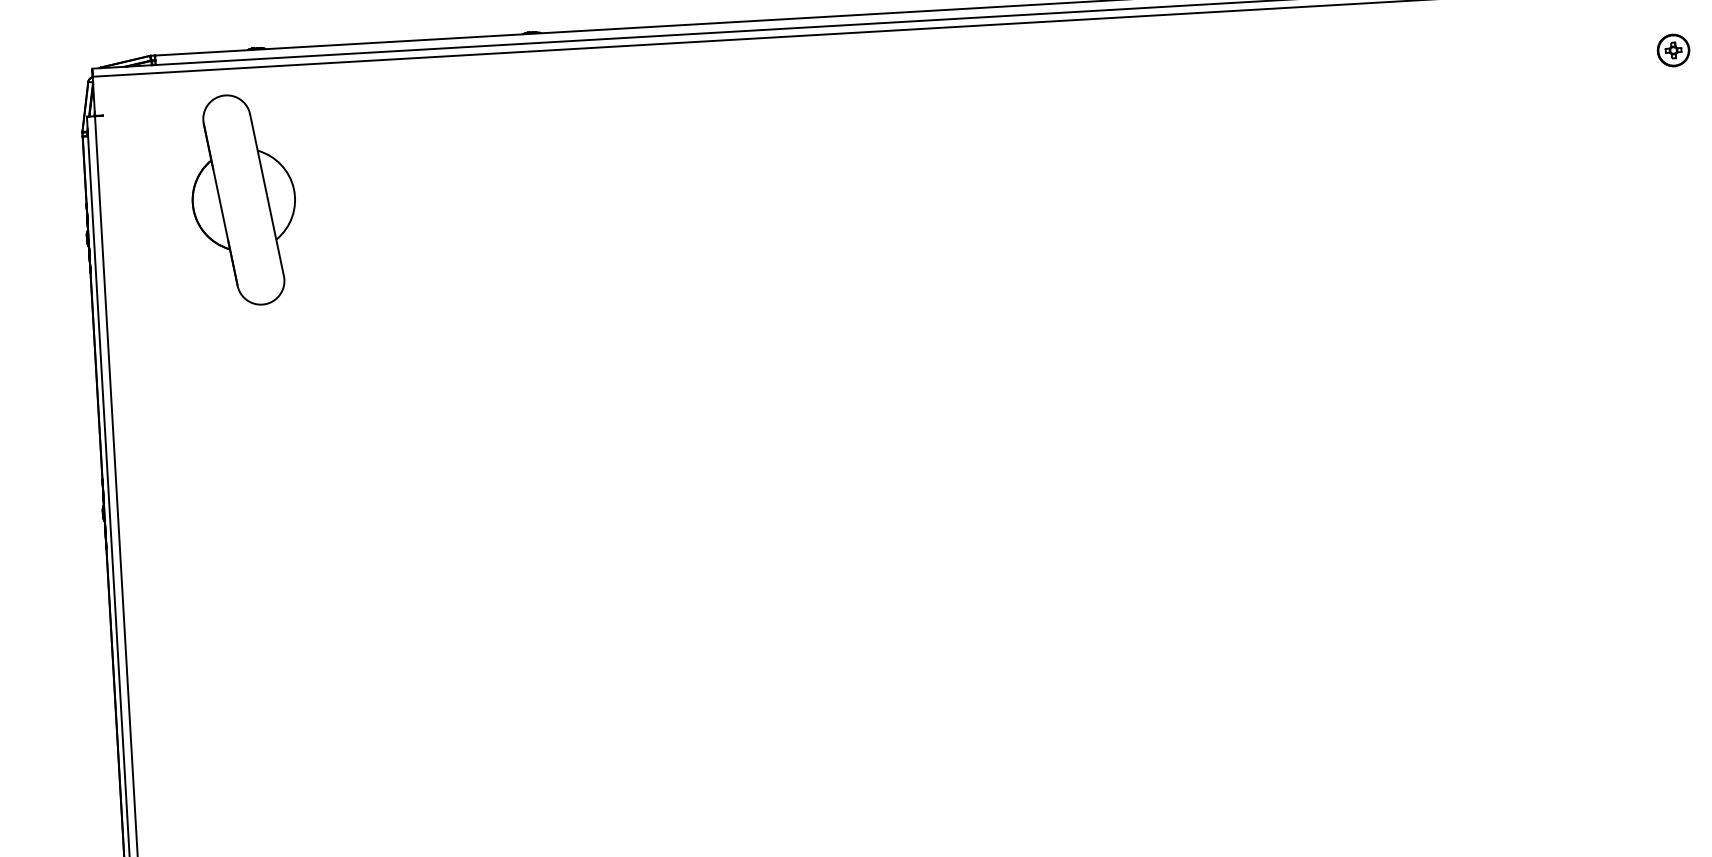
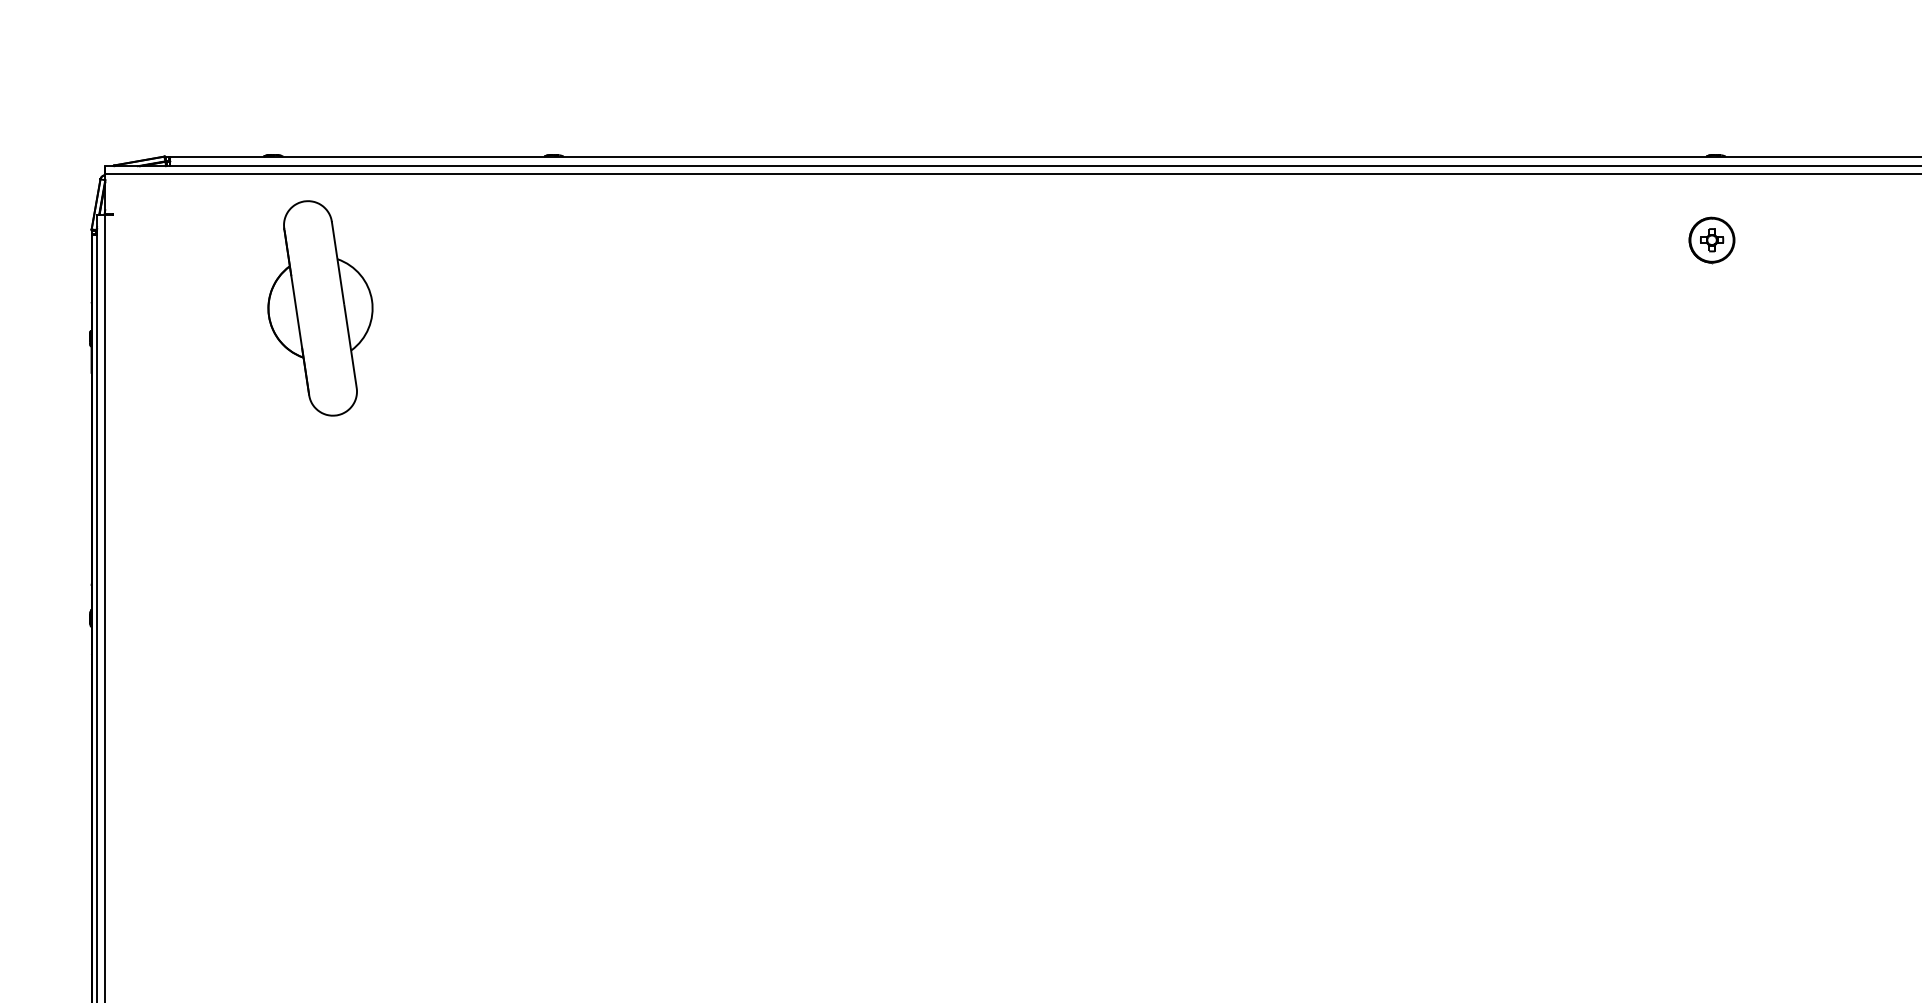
part: (1673, 50) -> (1711, 240), size x1.4
part: (243, 200) -> (320, 308), moved

